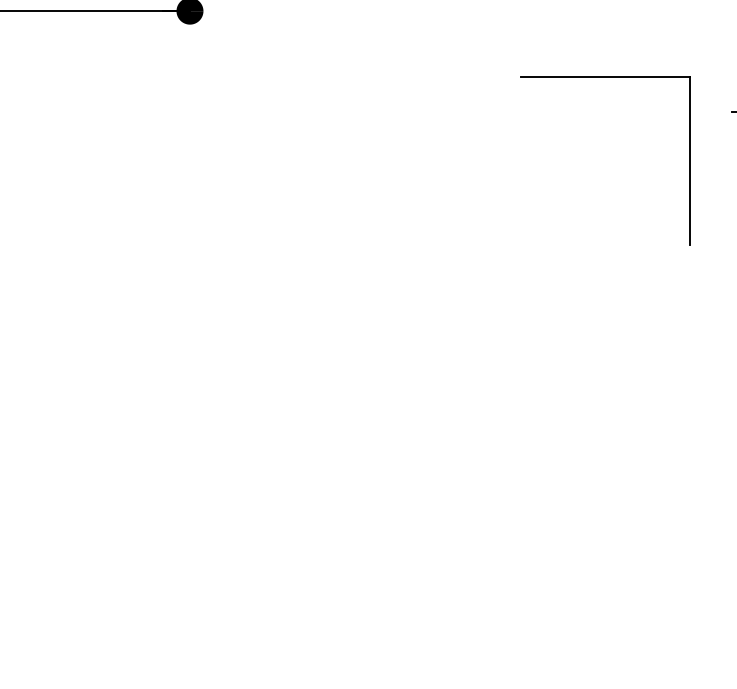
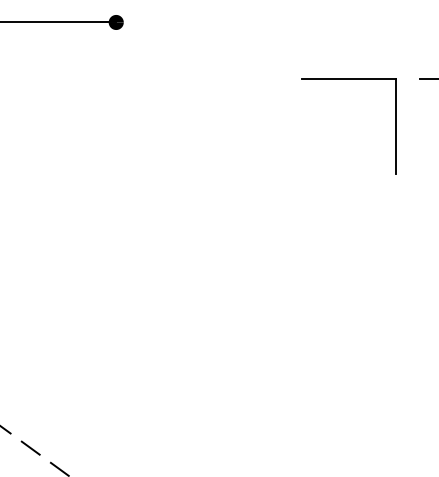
part: (604, 77) -> (348, 79), moved

